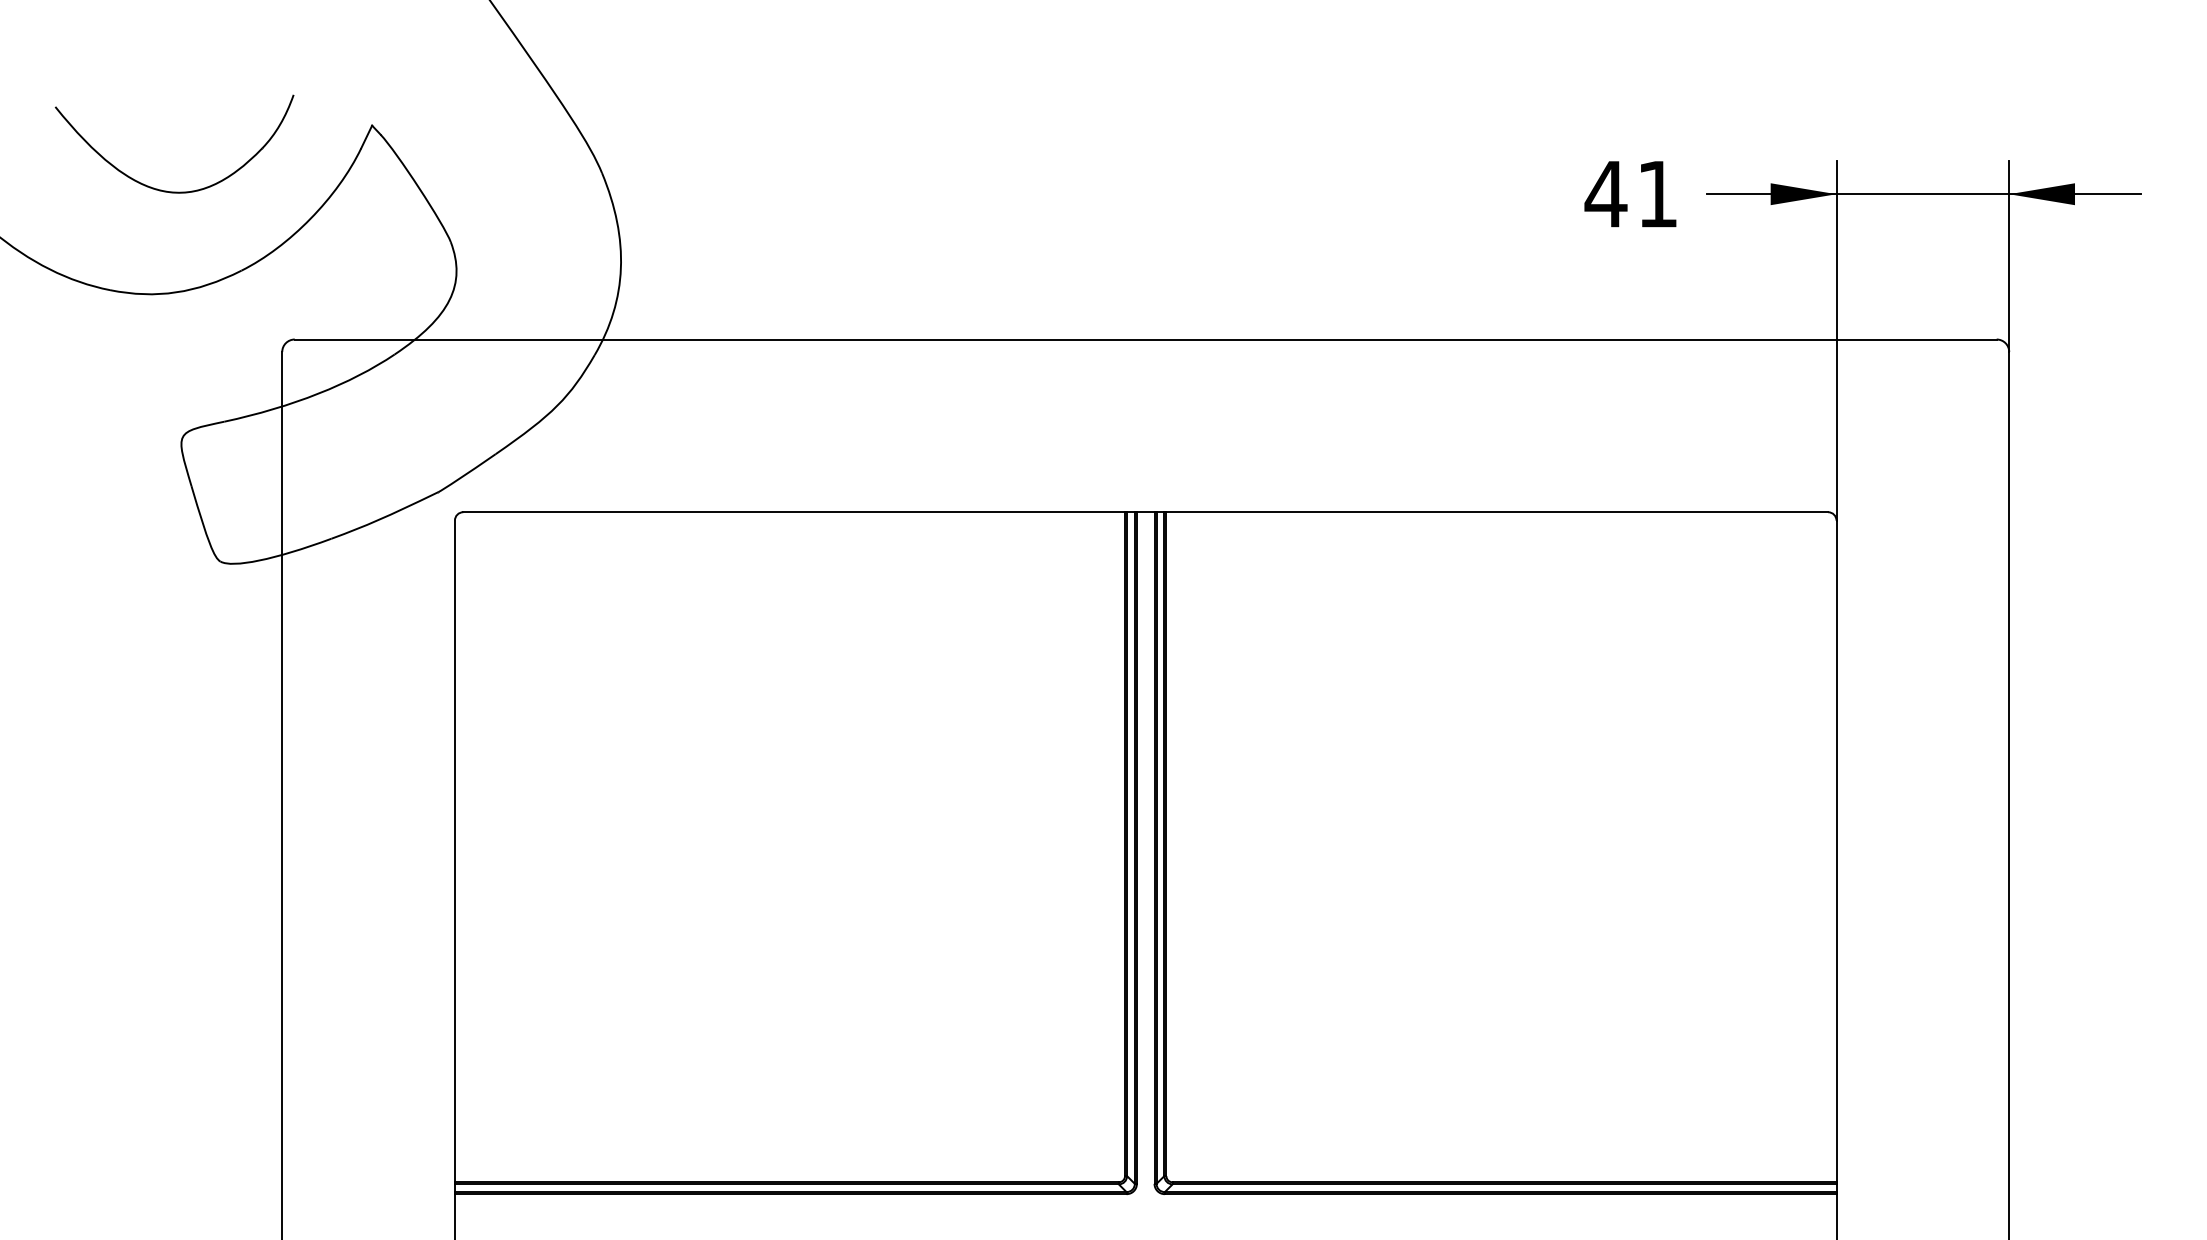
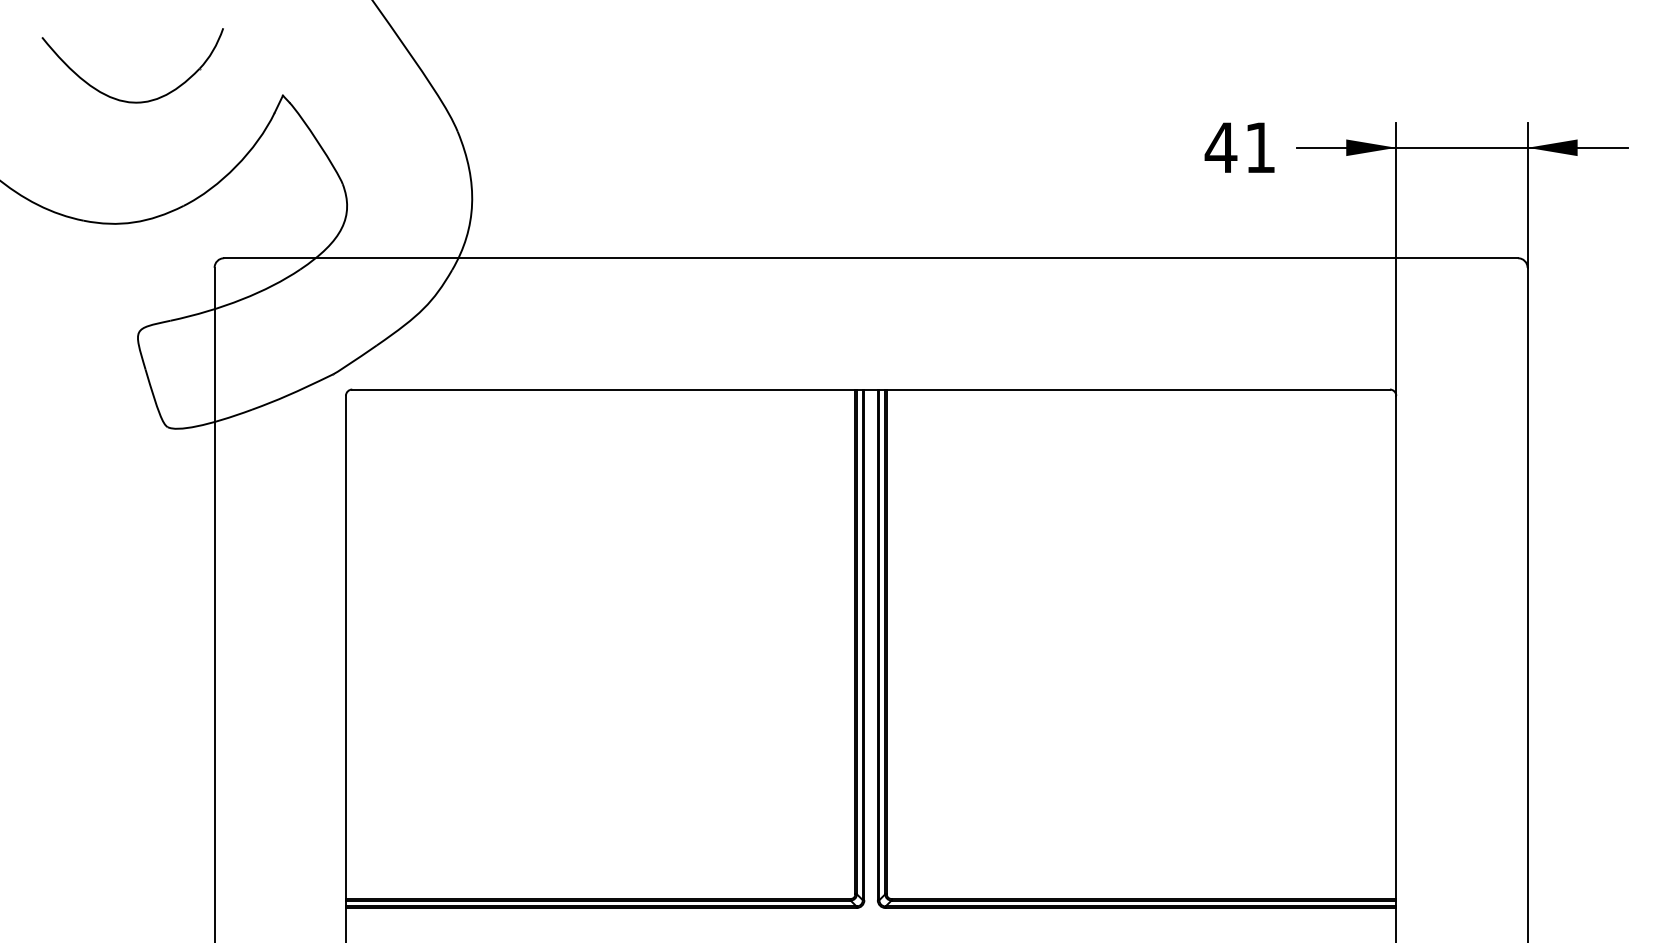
part: (166, 189) -> (126, 100), moved

